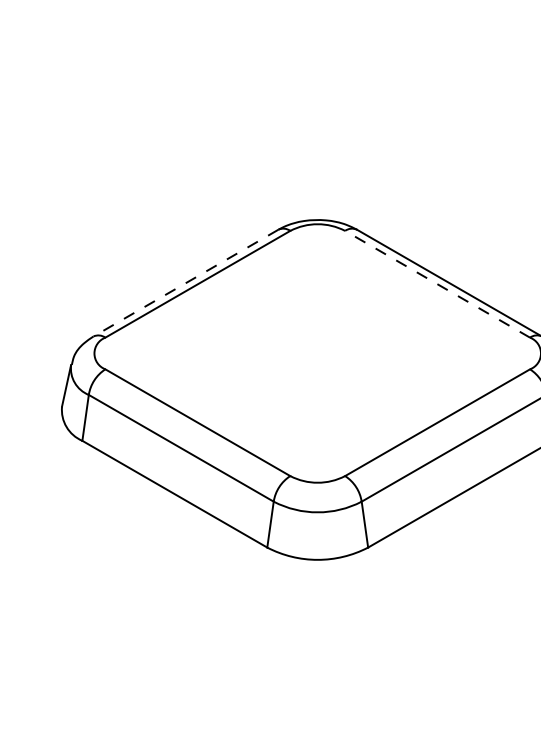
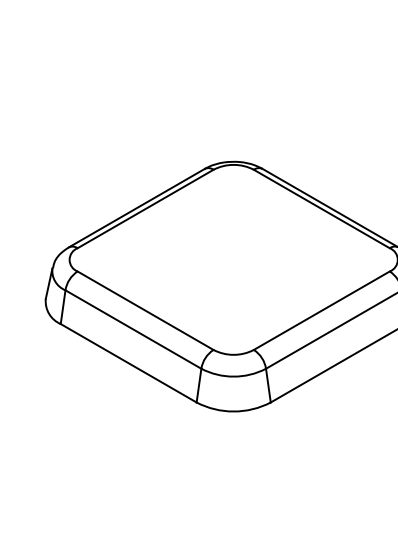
line: (185, 283) -> (136, 208), dashed -> solid
line: (437, 284) -> (321, 209), dashed -> solid

